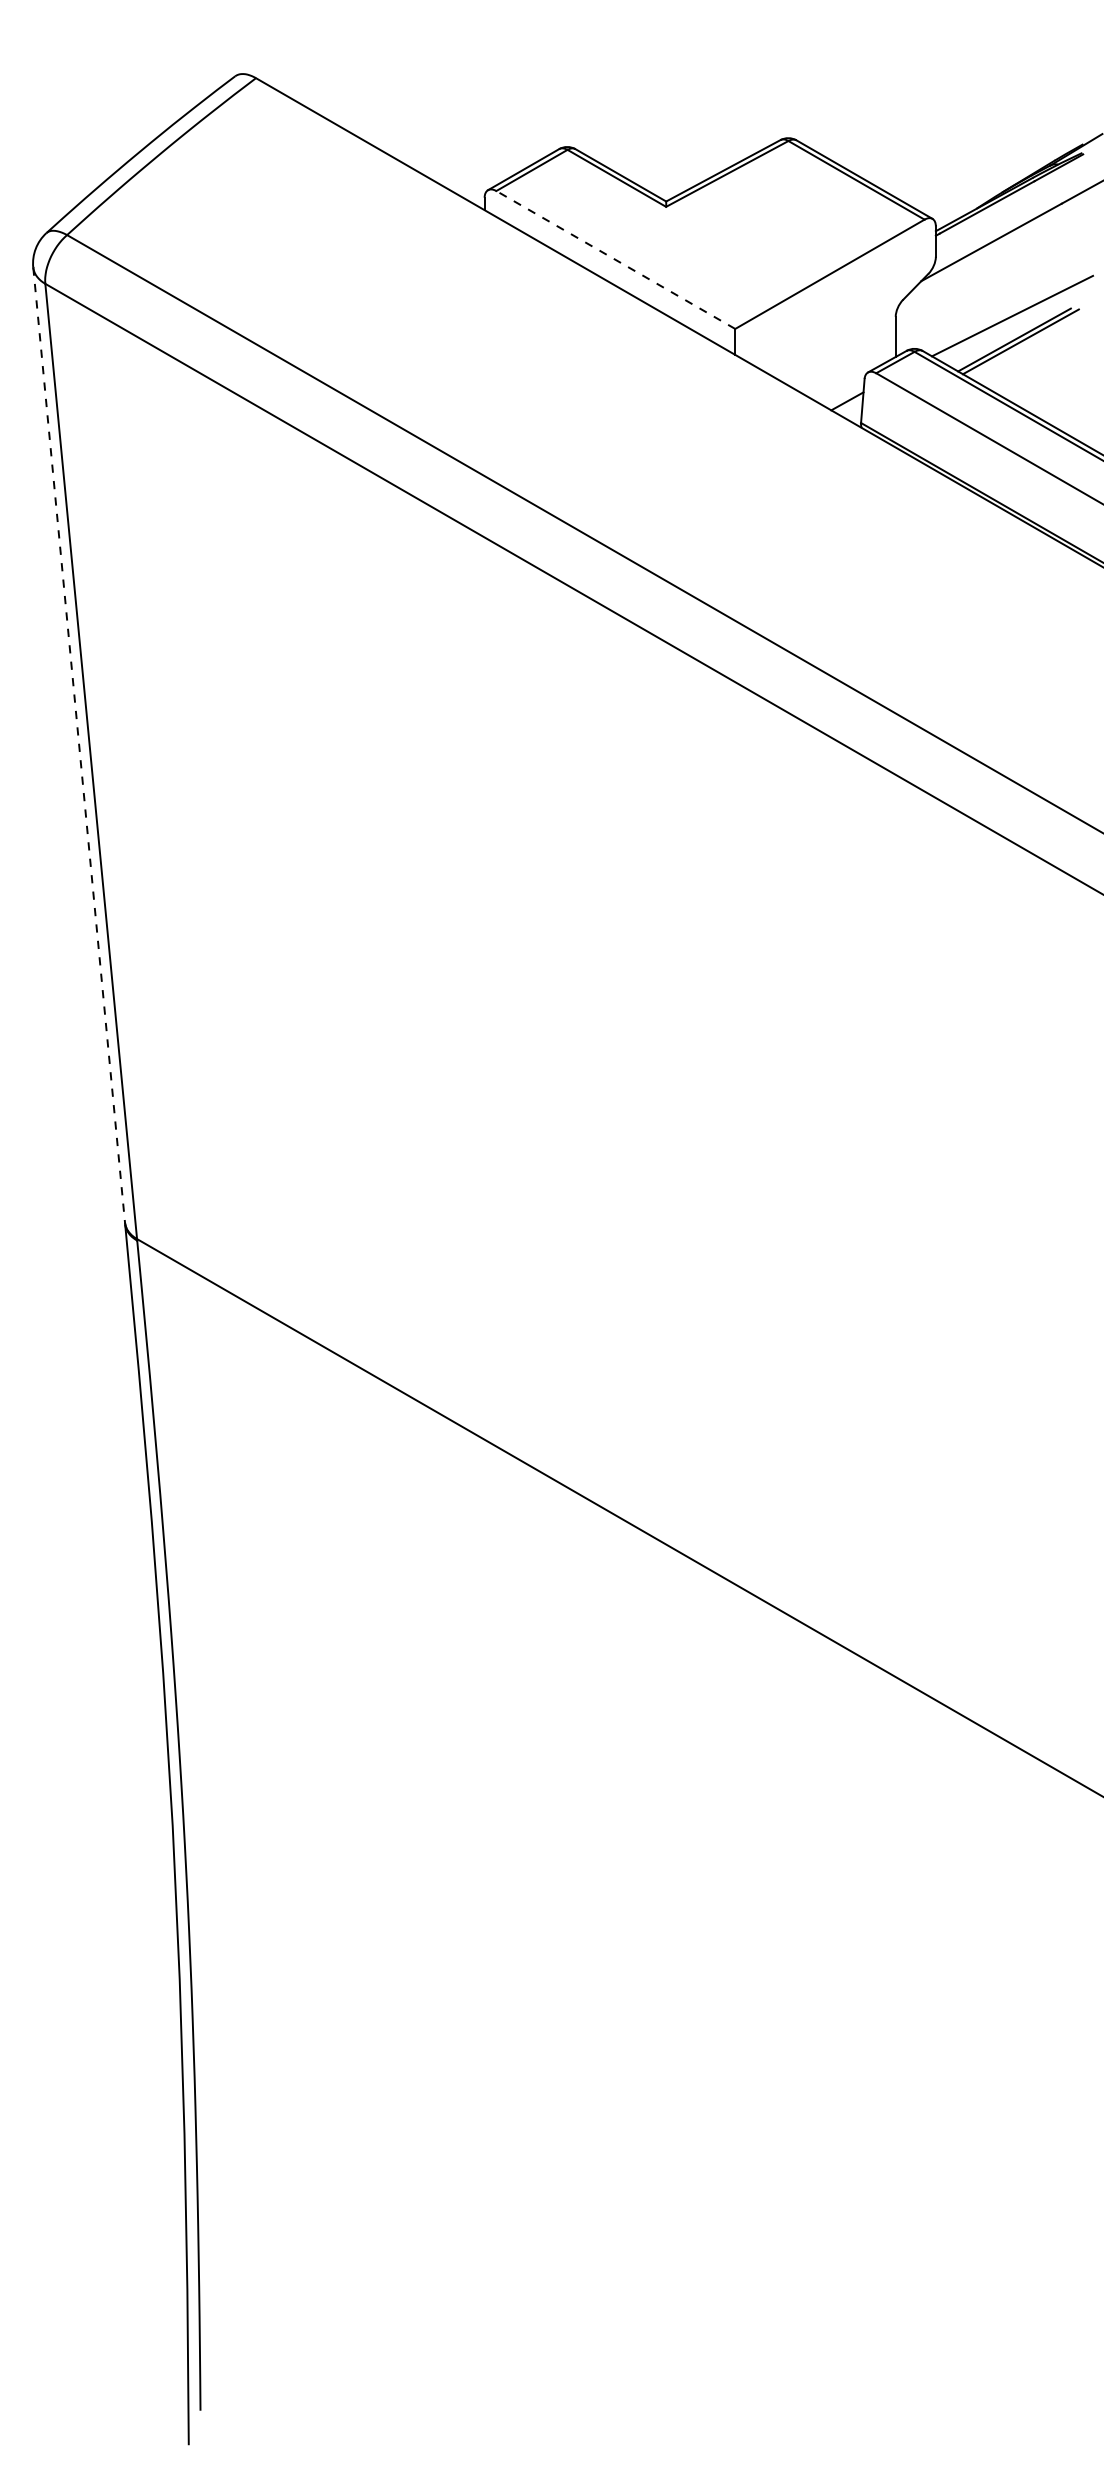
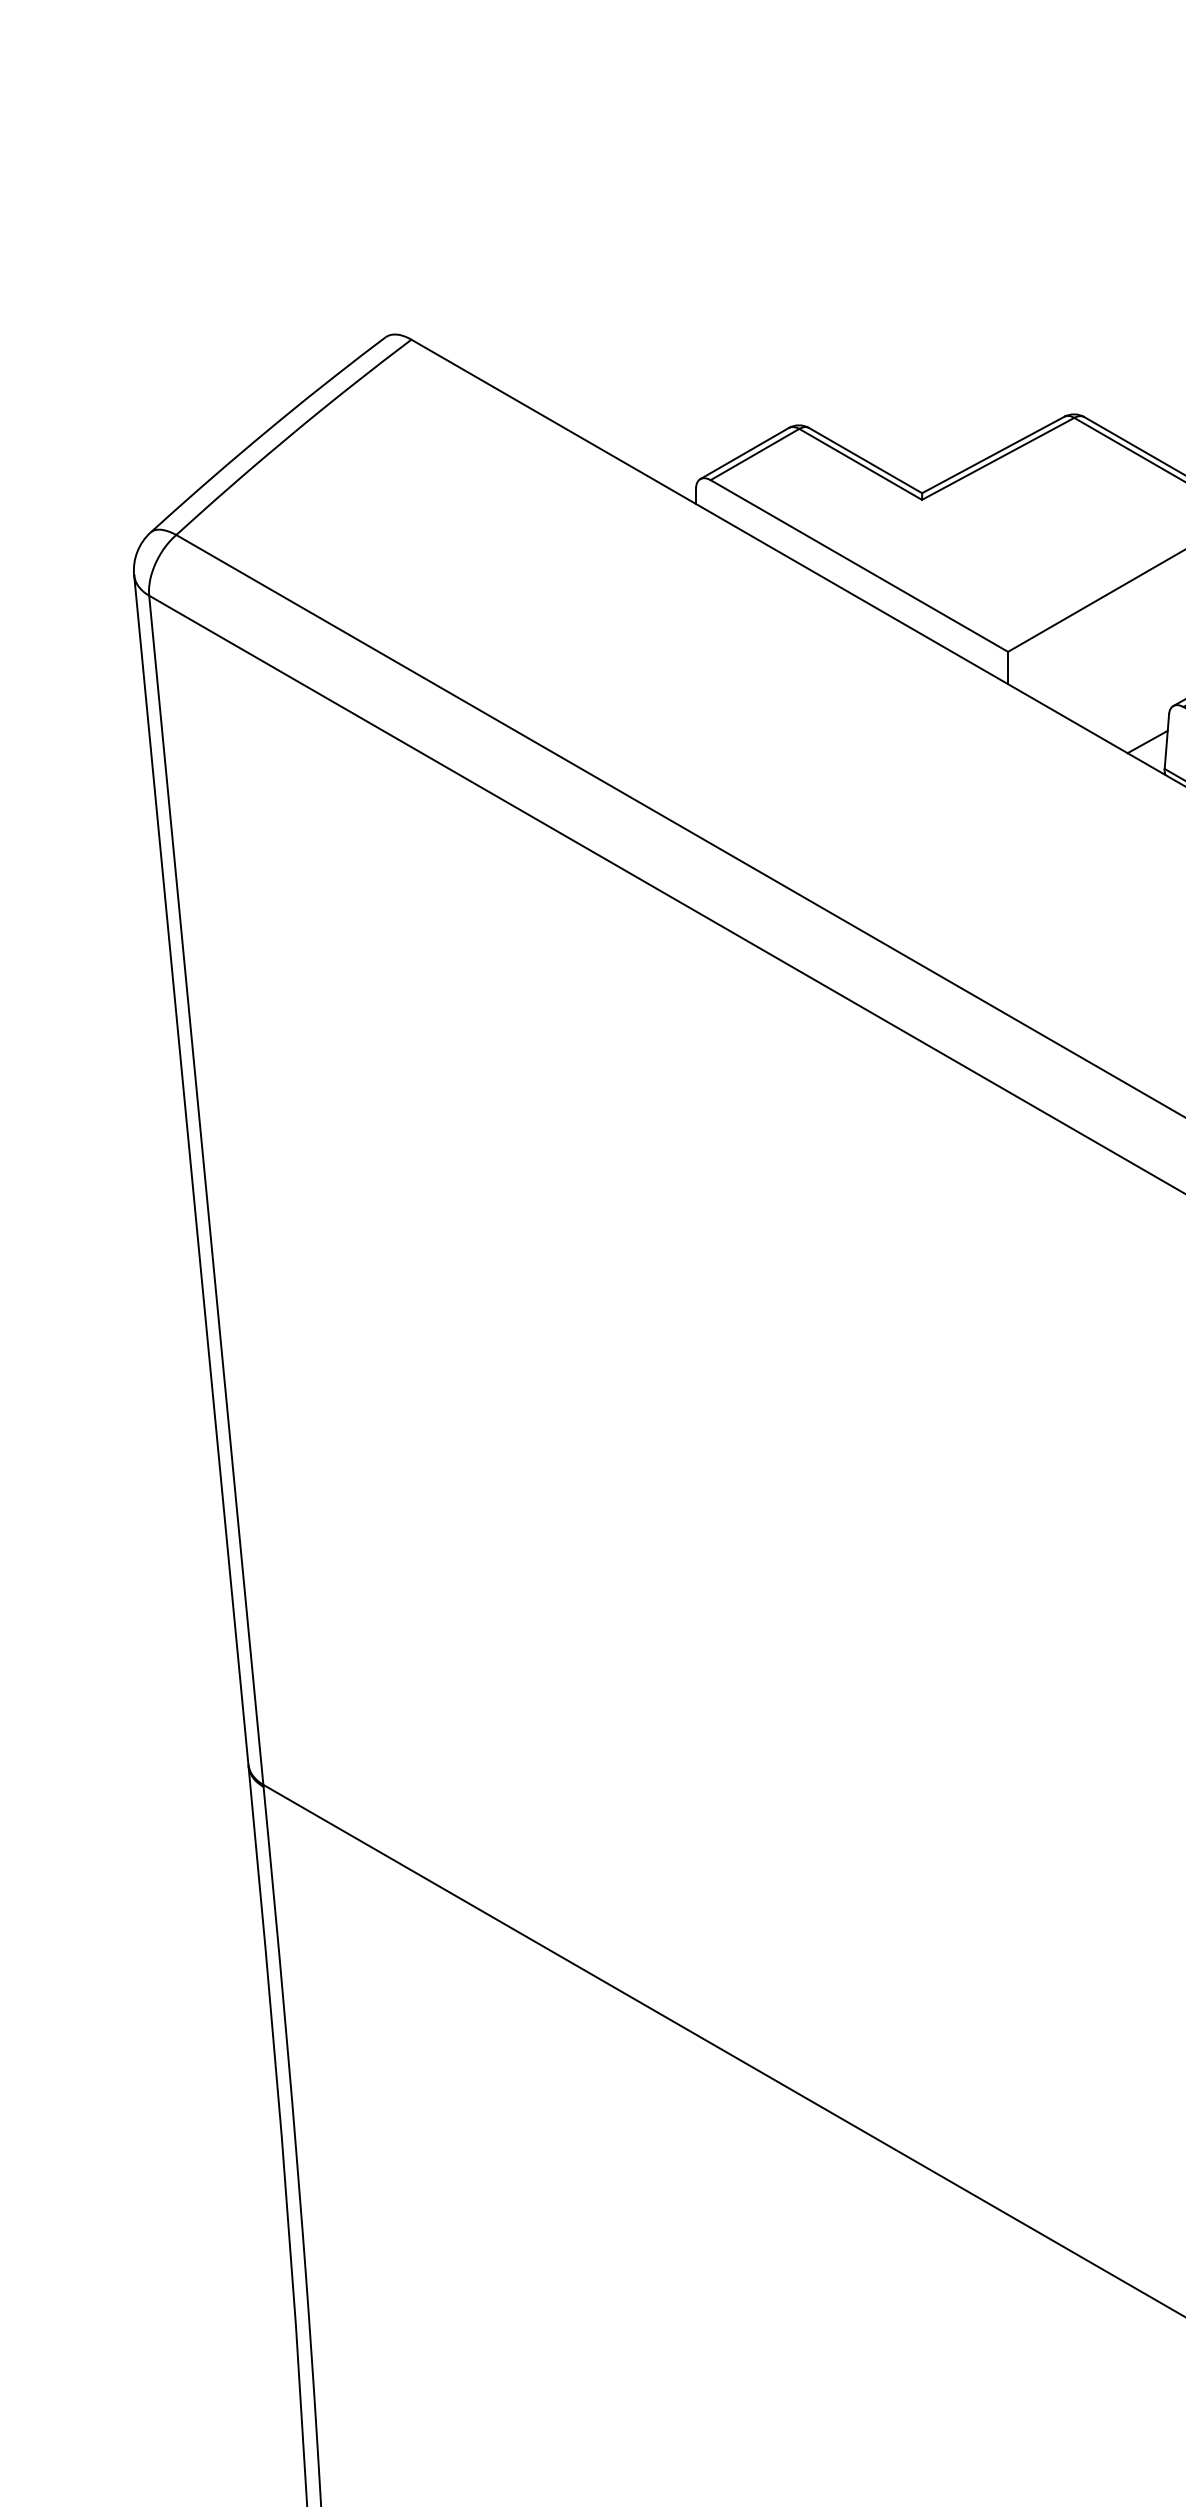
line: (615, 259) -> (858, 565), dashed -> solid
line: (79, 745) -> (191, 1170), dashed -> solid

